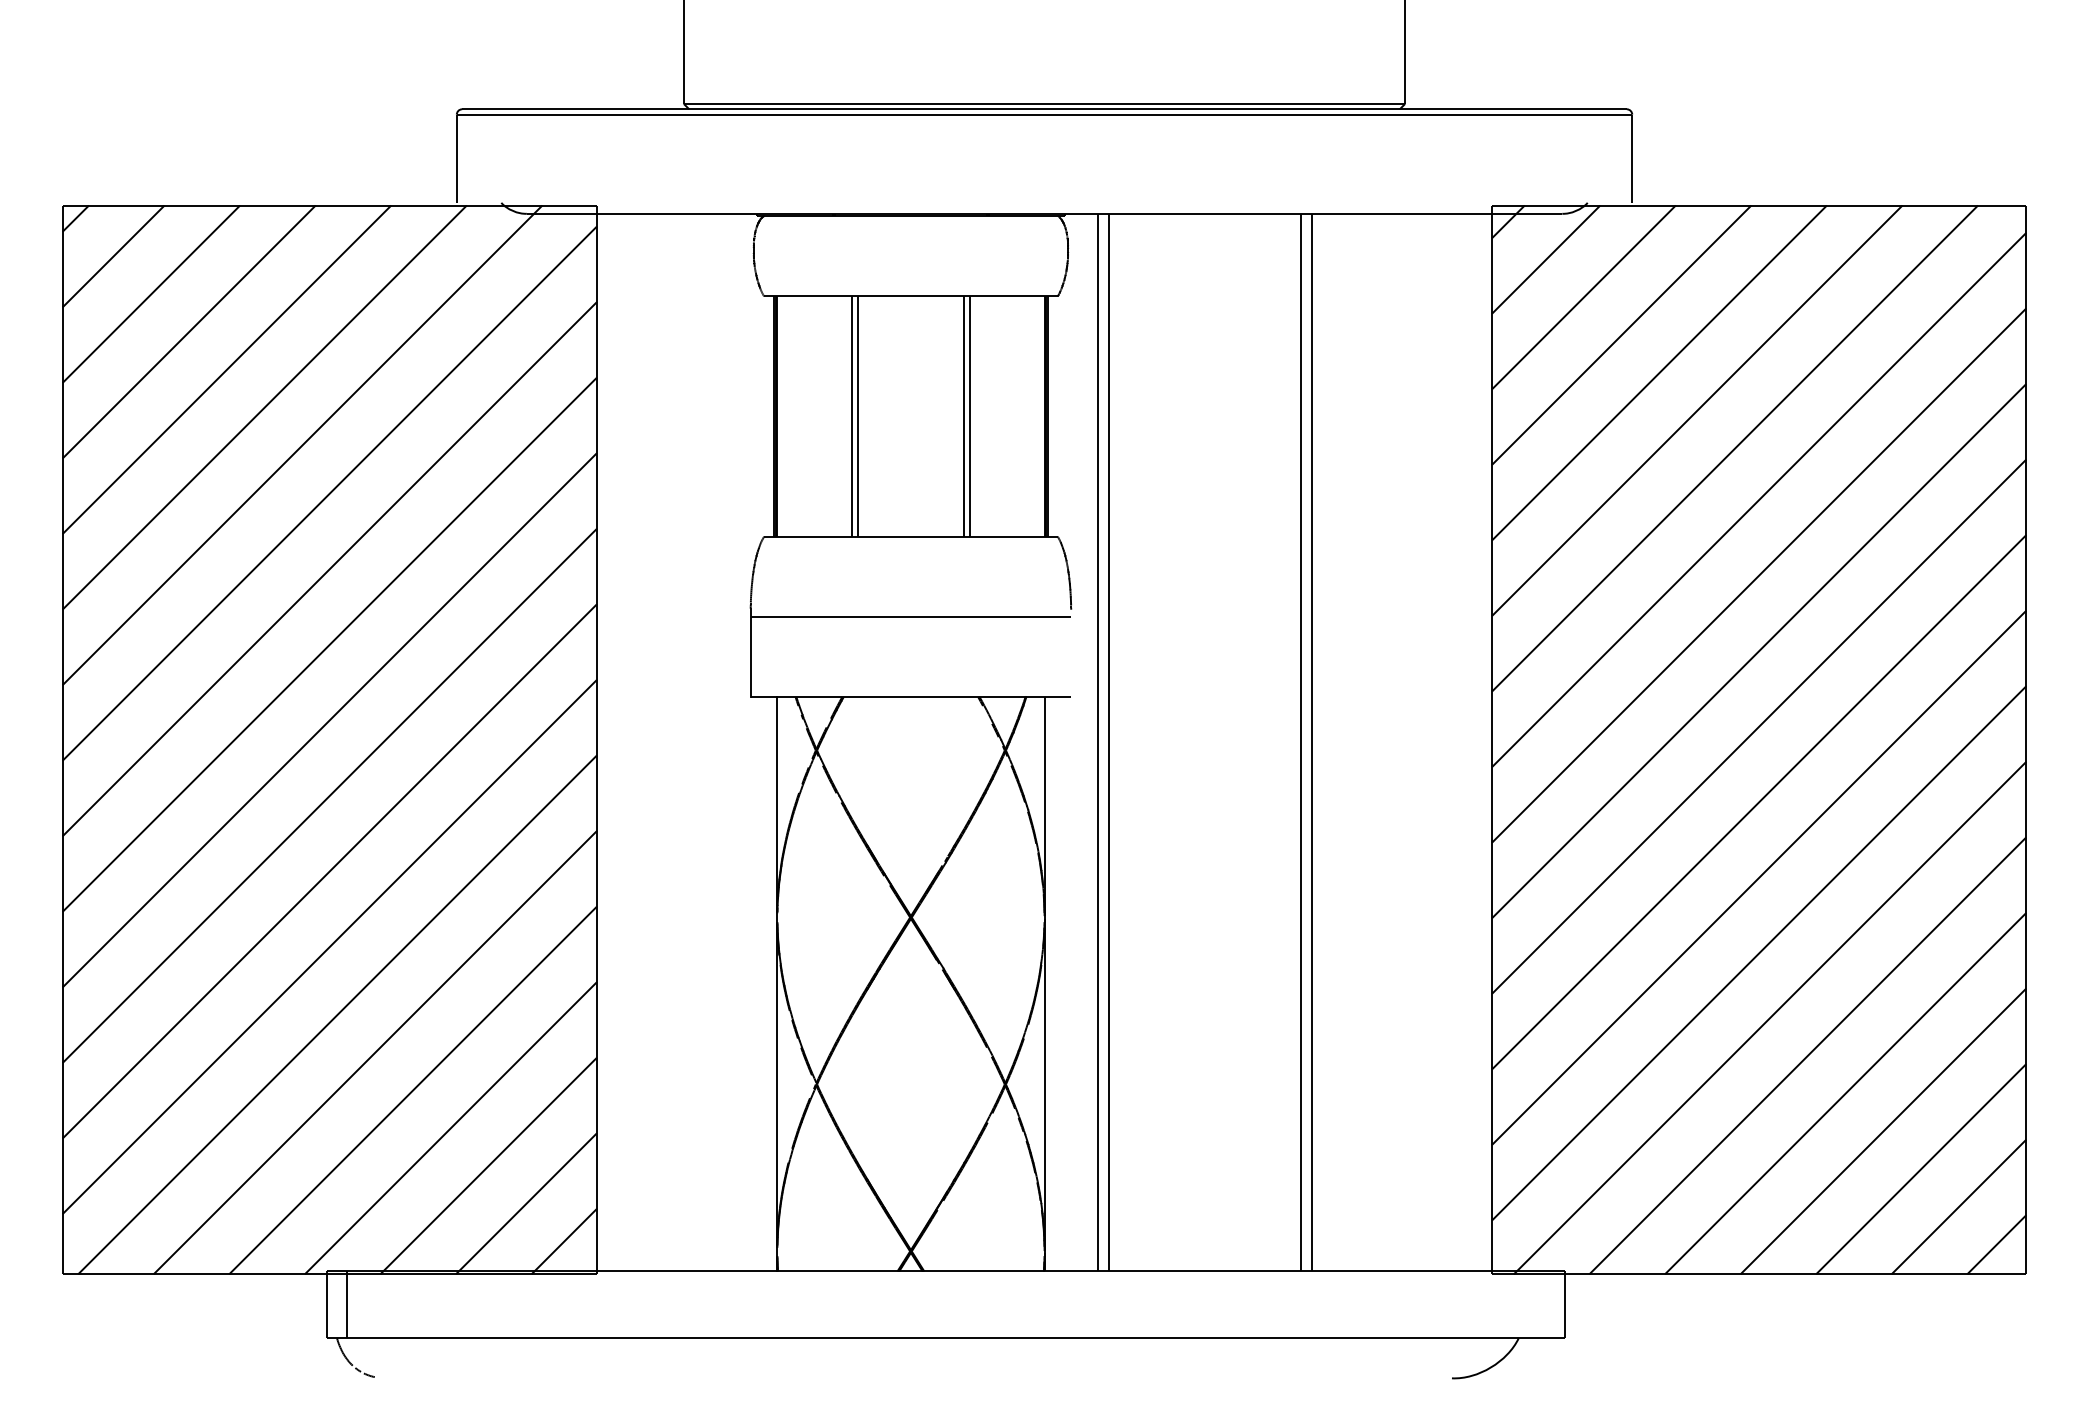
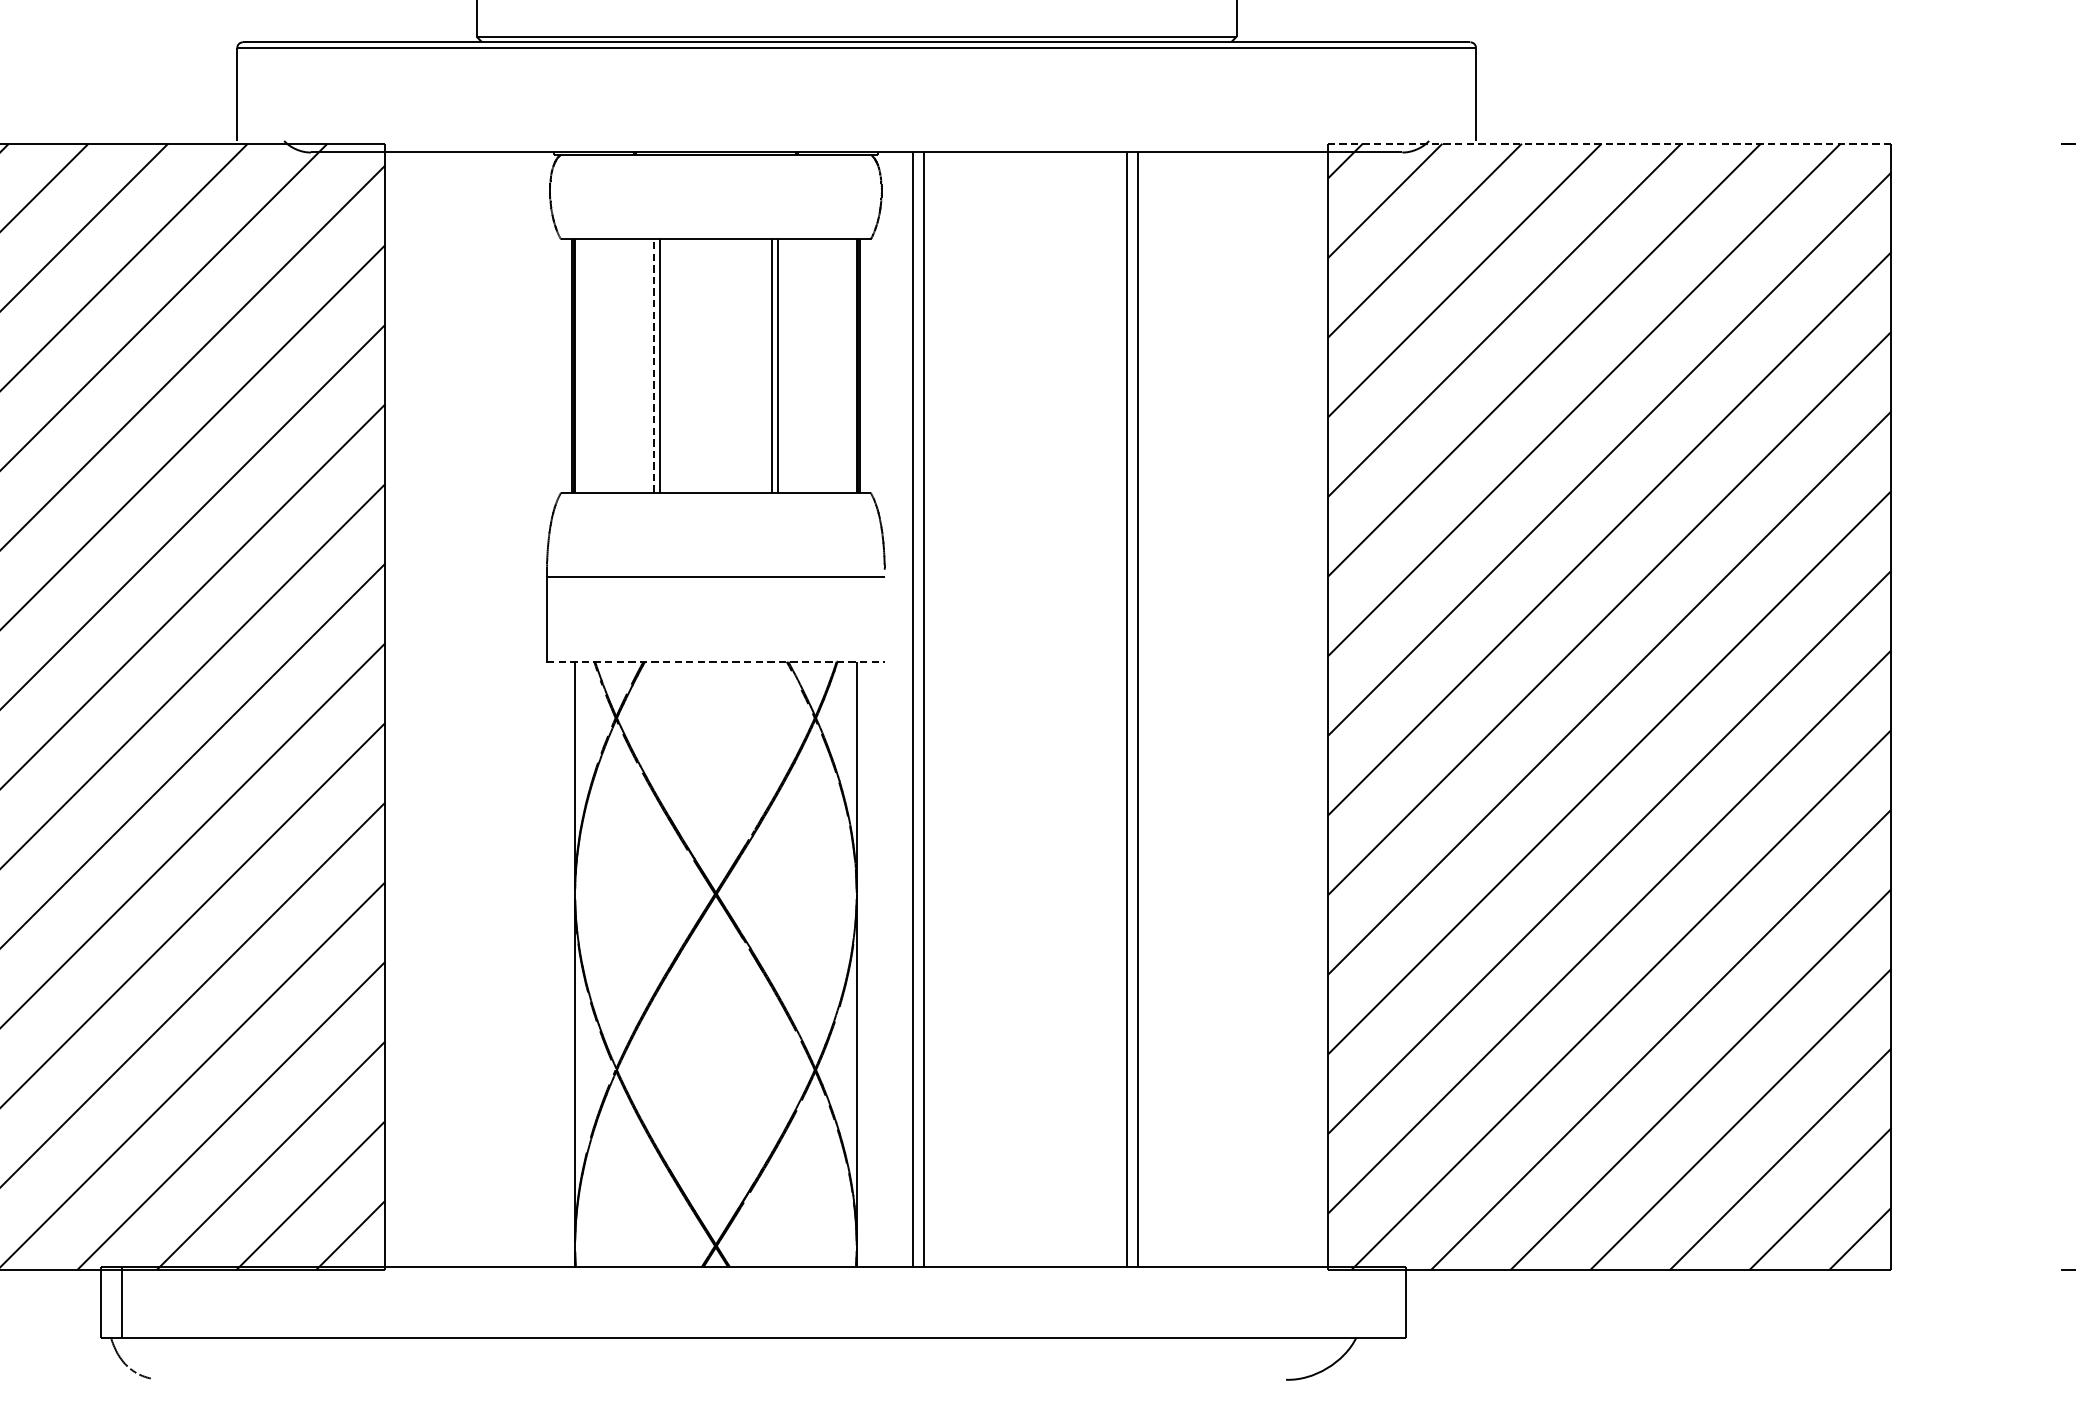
line: (1758, 205) -> (1609, 143), solid -> dashed
line: (851, 416) -> (653, 366), solid -> dashed
line: (911, 697) -> (716, 662), solid -> dashed

